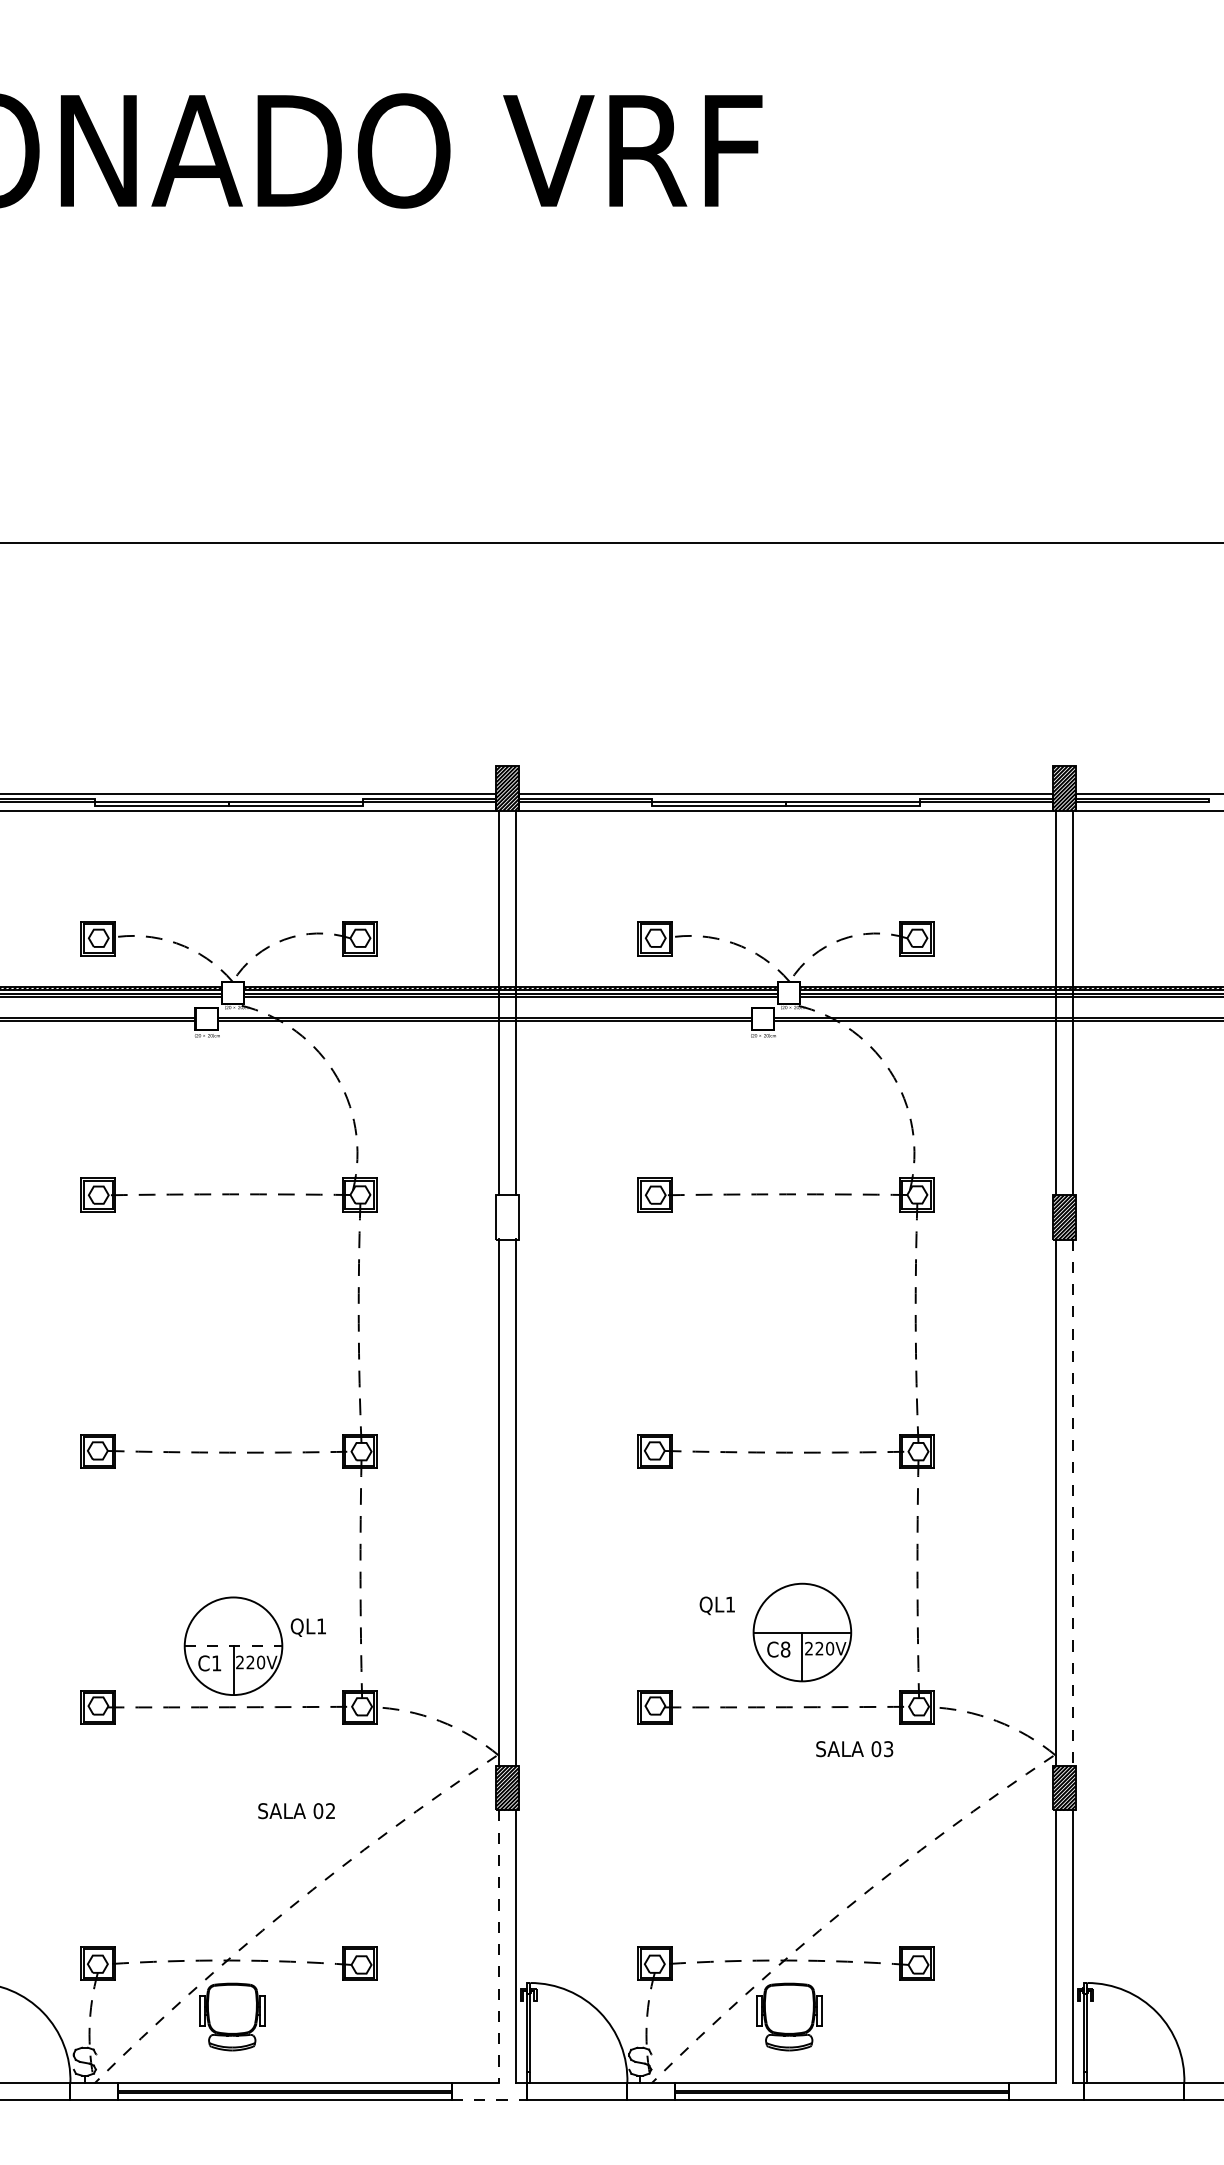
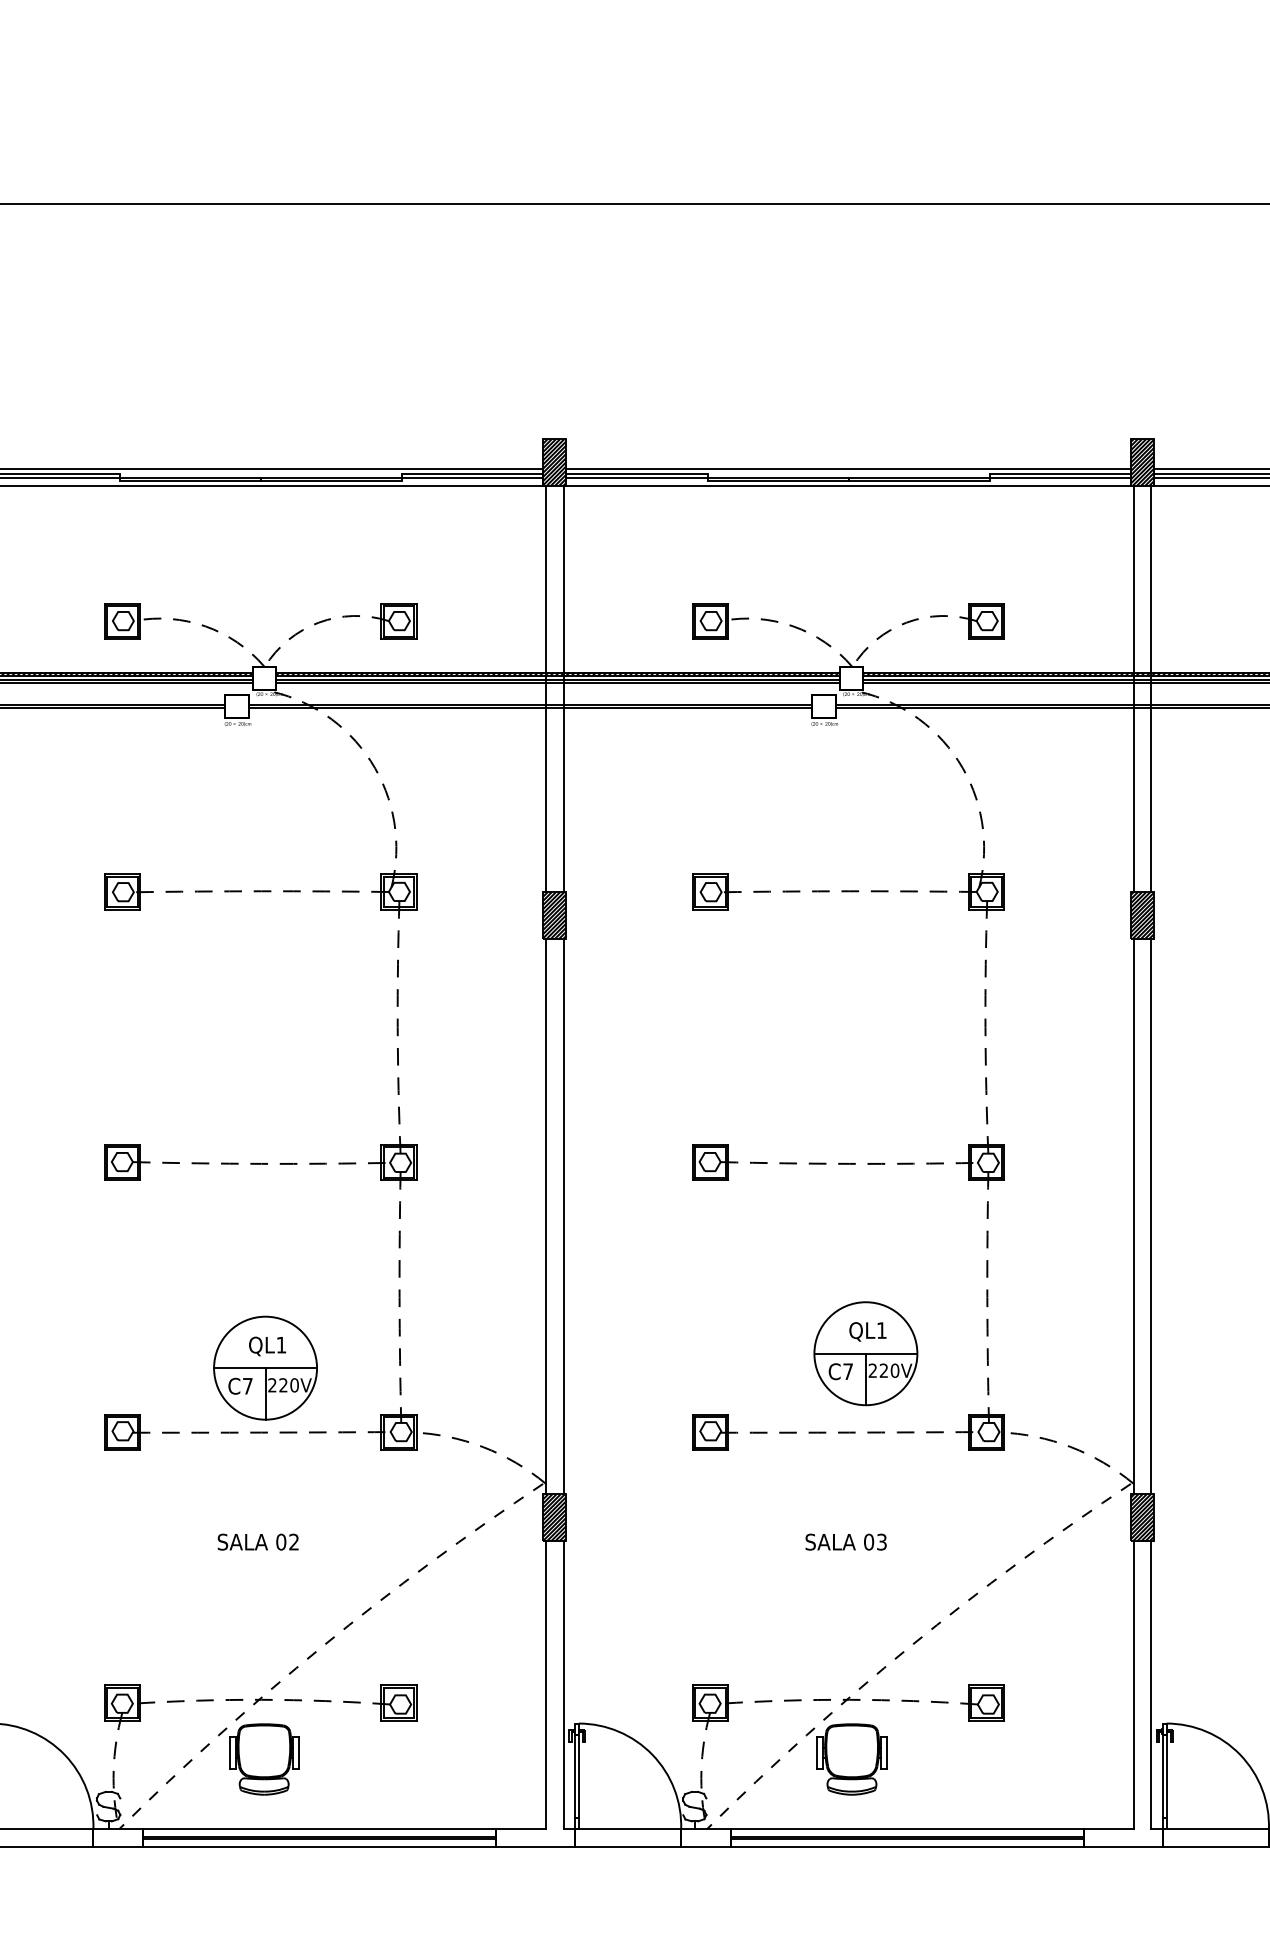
hatch: (507, 1217) -> (554, 915), added
line: (1072, 1503) -> (1150, 1217), dashed -> solid
text: (716, 1605) -> (867, 1331), moved
text: (307, 1627) -> (266, 1346), moved
line: (233, 1646) -> (265, 1368), dashed -> solid
text: (785, 1649) -> (848, 1371), C8 -> C7
text: (216, 1663) -> (247, 1386), C1 -> C7
text: (854, 1749) -> (845, 1542), moved
text: (296, 1811) -> (258, 1542), moved
line: (499, 1946) -> (546, 1685), dashed -> solid
line: (489, 2100) -> (535, 1847), dashed -> solid

